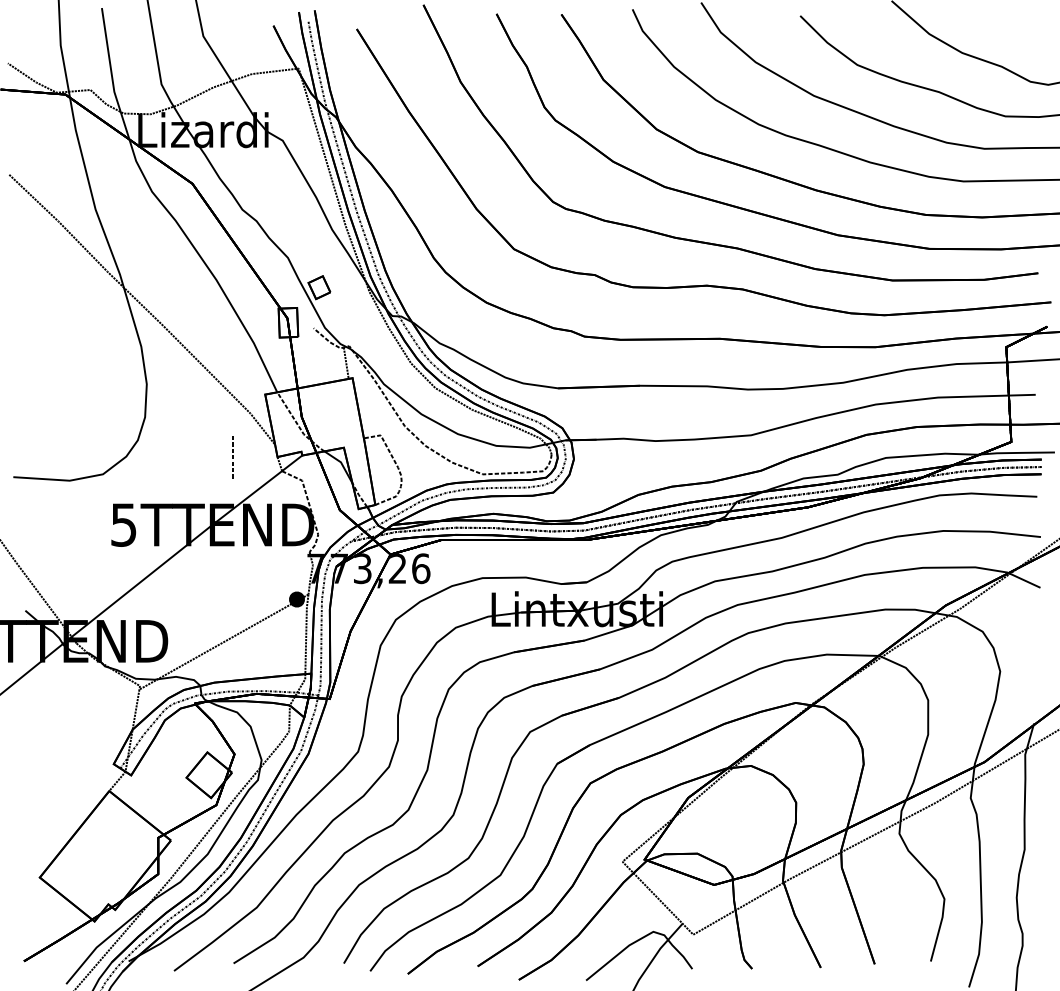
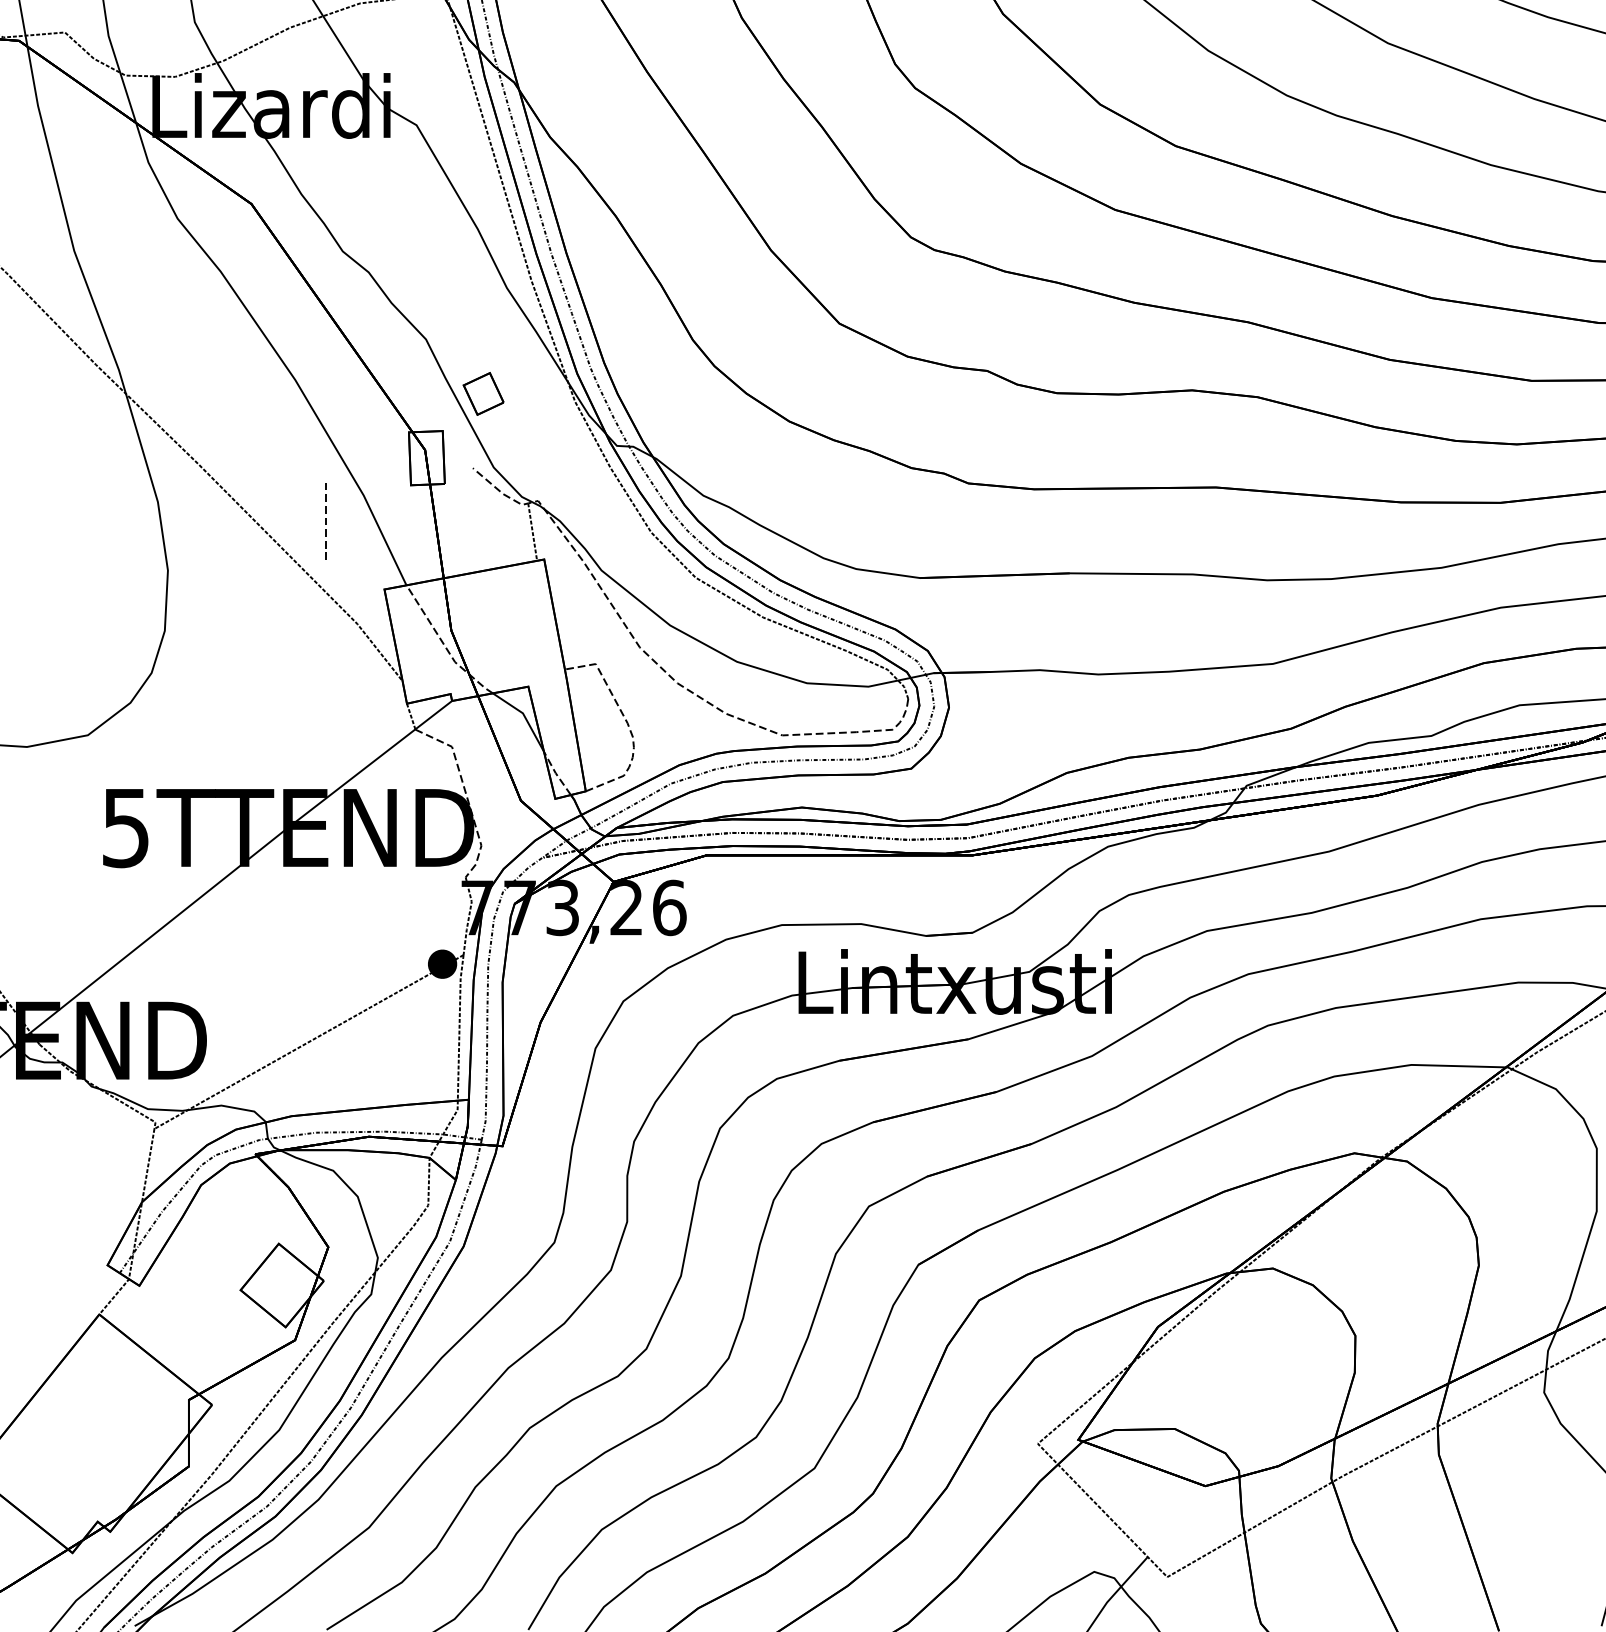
line: (232, 457) -> (324, 521), moved

